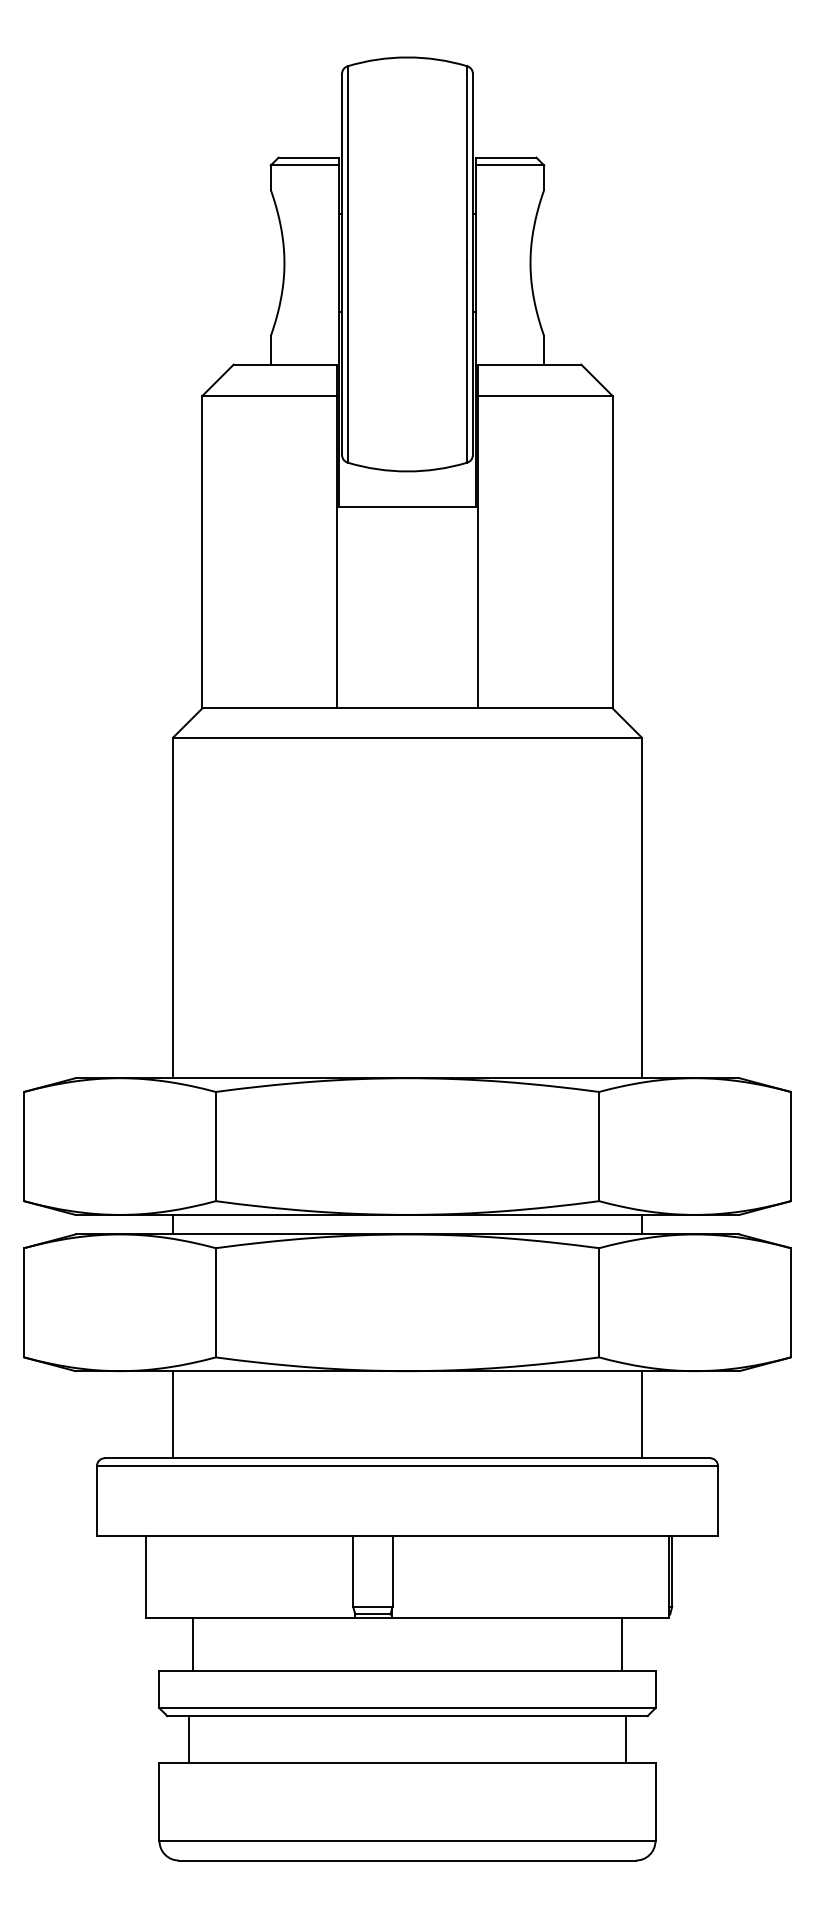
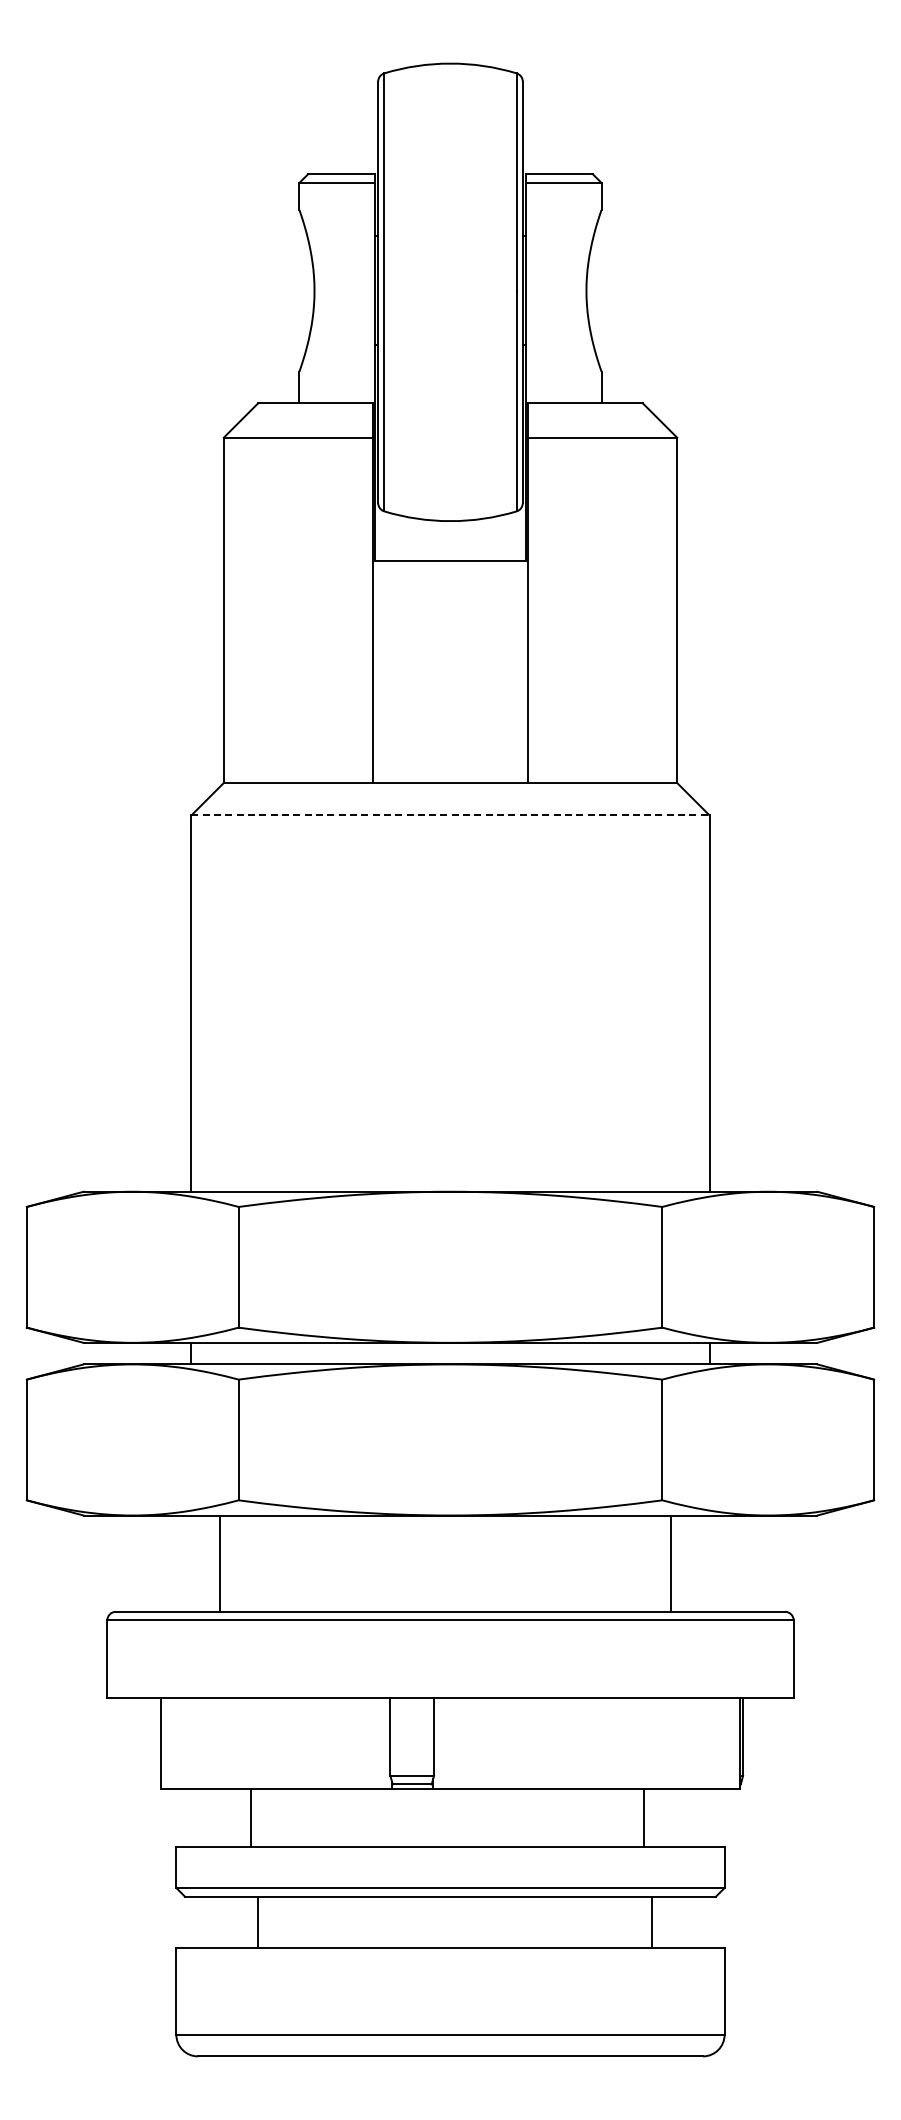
line: (407, 737) -> (450, 815), solid -> dashed
line: (173, 1414) -> (220, 1563), moved
line: (641, 1414) -> (670, 1563), moved
line: (193, 1644) -> (251, 1817), moved
line: (621, 1644) -> (643, 1817), moved
line: (188, 1739) -> (257, 1922), moved
line: (626, 1739) -> (652, 1922), moved

